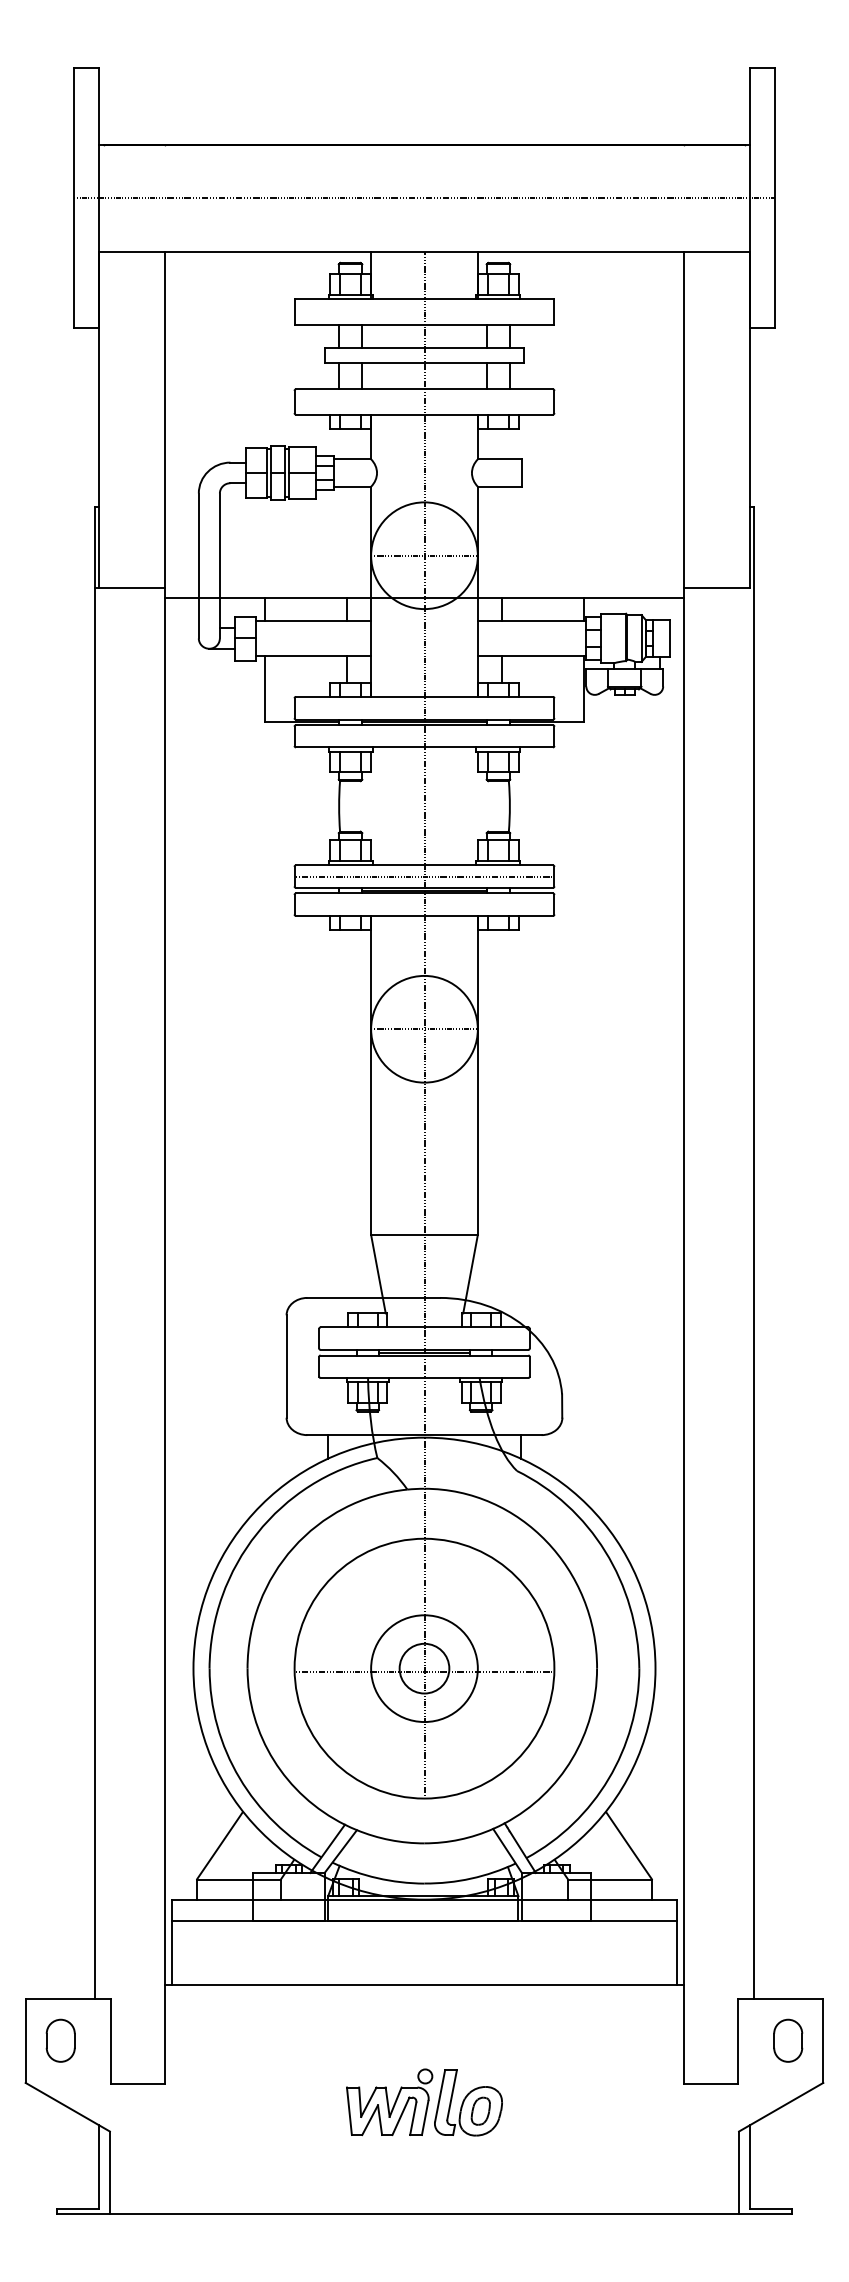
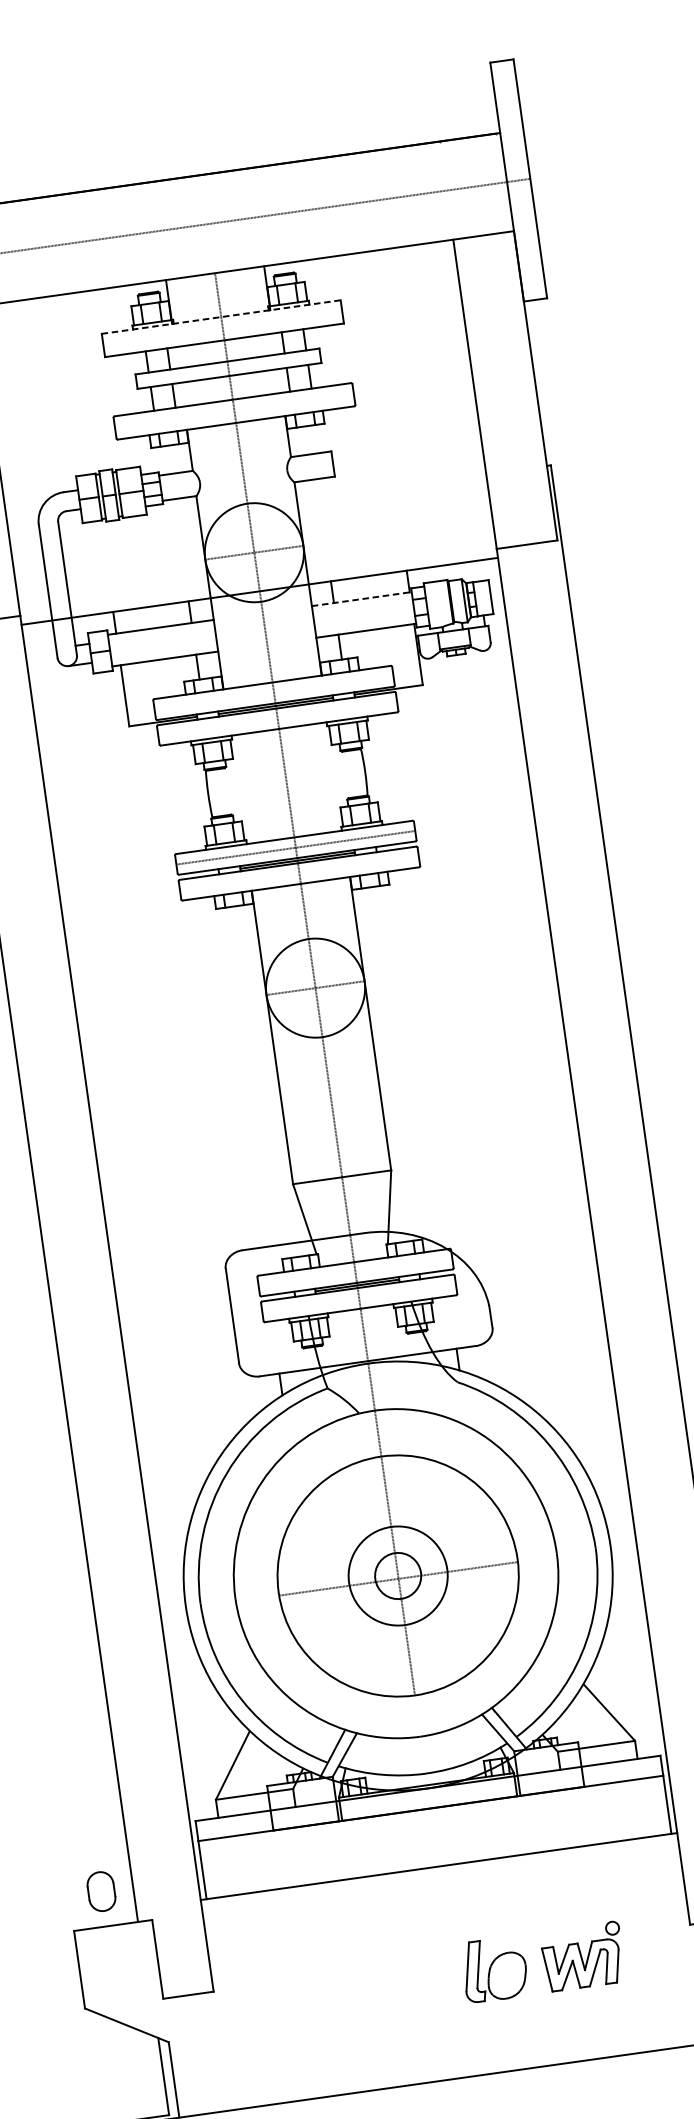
line: (424, 299) -> (221, 317), solid -> dashed
line: (532, 621) -> (362, 599), solid -> dashed
part: (60, 2040) -> (101, 1891), moved
part: (389, 2102) -> (582, 1956), moved
part: (480, 2110) -> (506, 1975), removed

